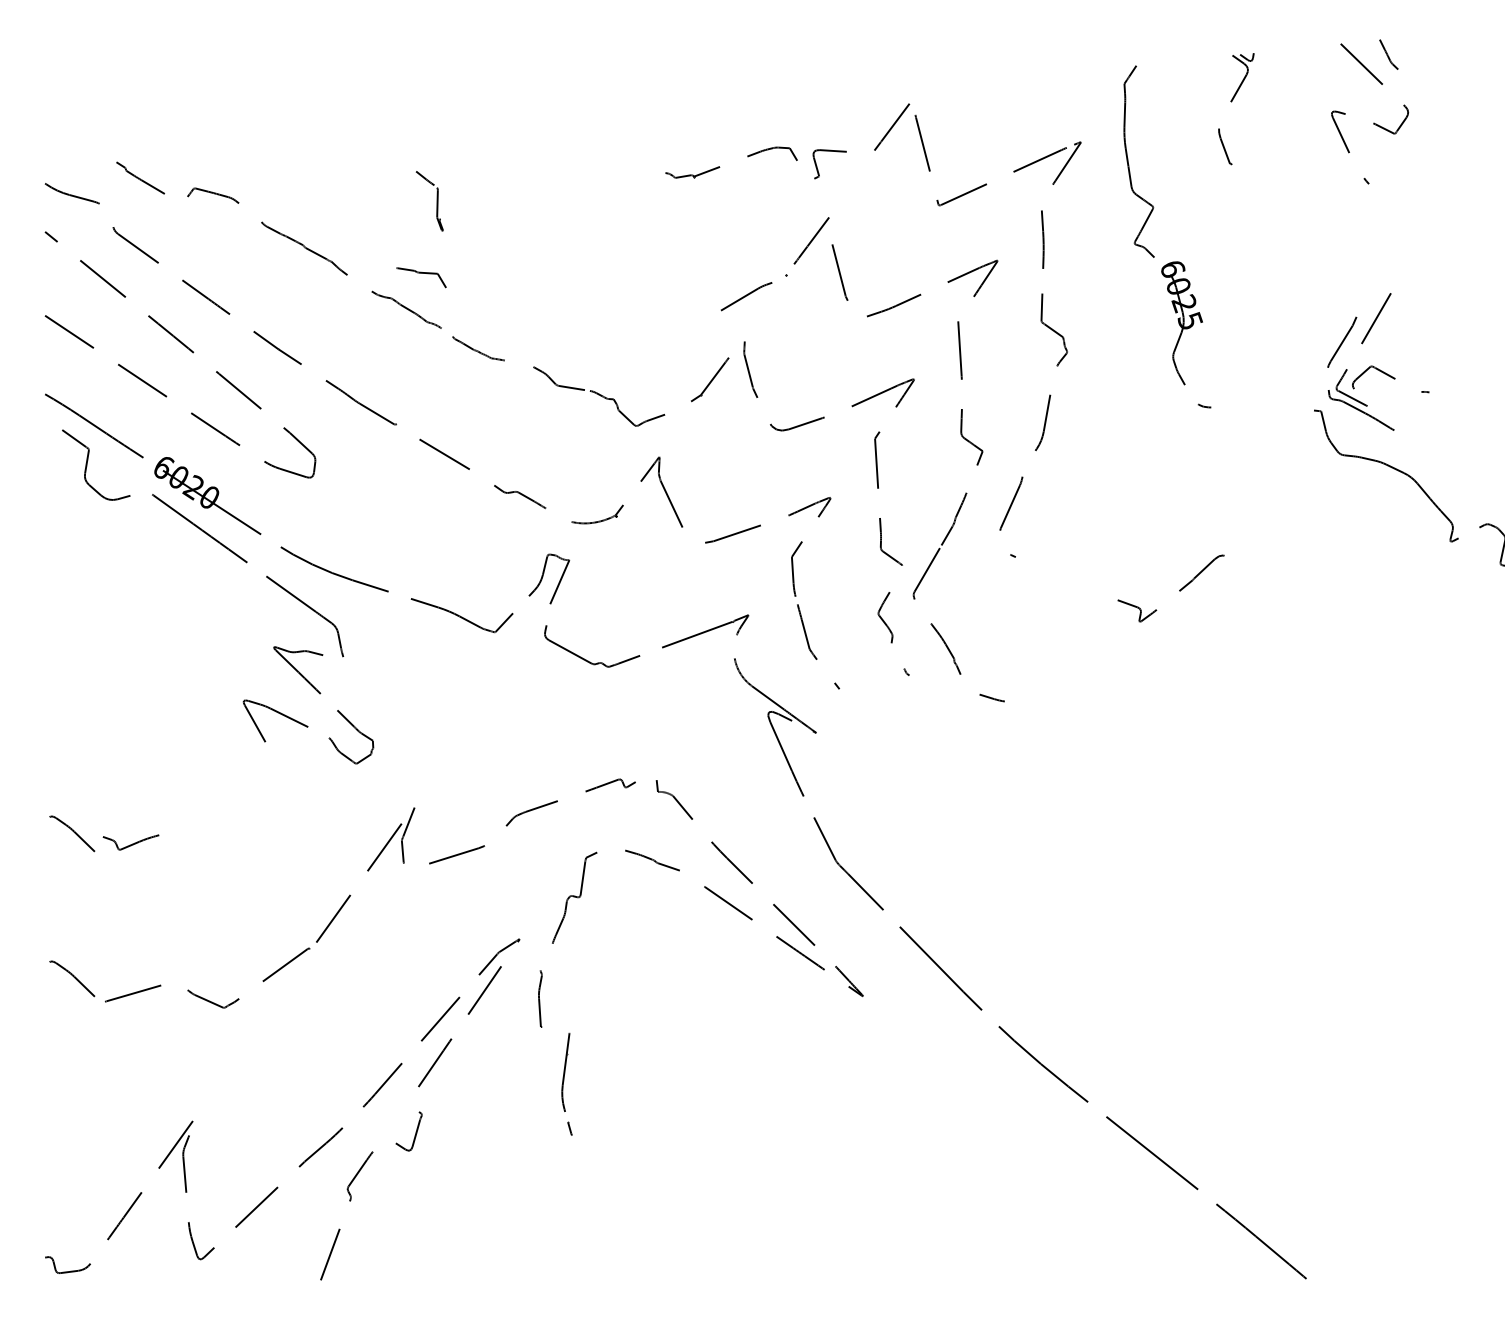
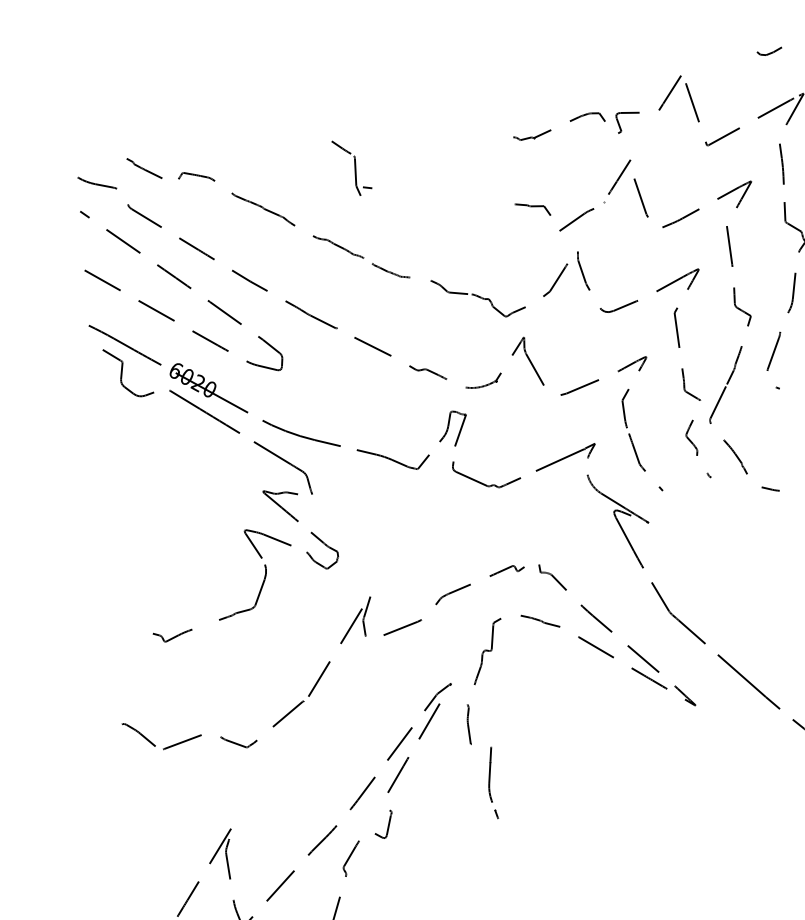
line: (1038, 80) -> (770, 52), added
part: (434, 199) -> (352, 168), size x1.43
curve: (421, 273) -> (532, 206), moved
curve: (255, 794) -> (257, 595), added
curve: (73, 832) -> (131, 632), removed

